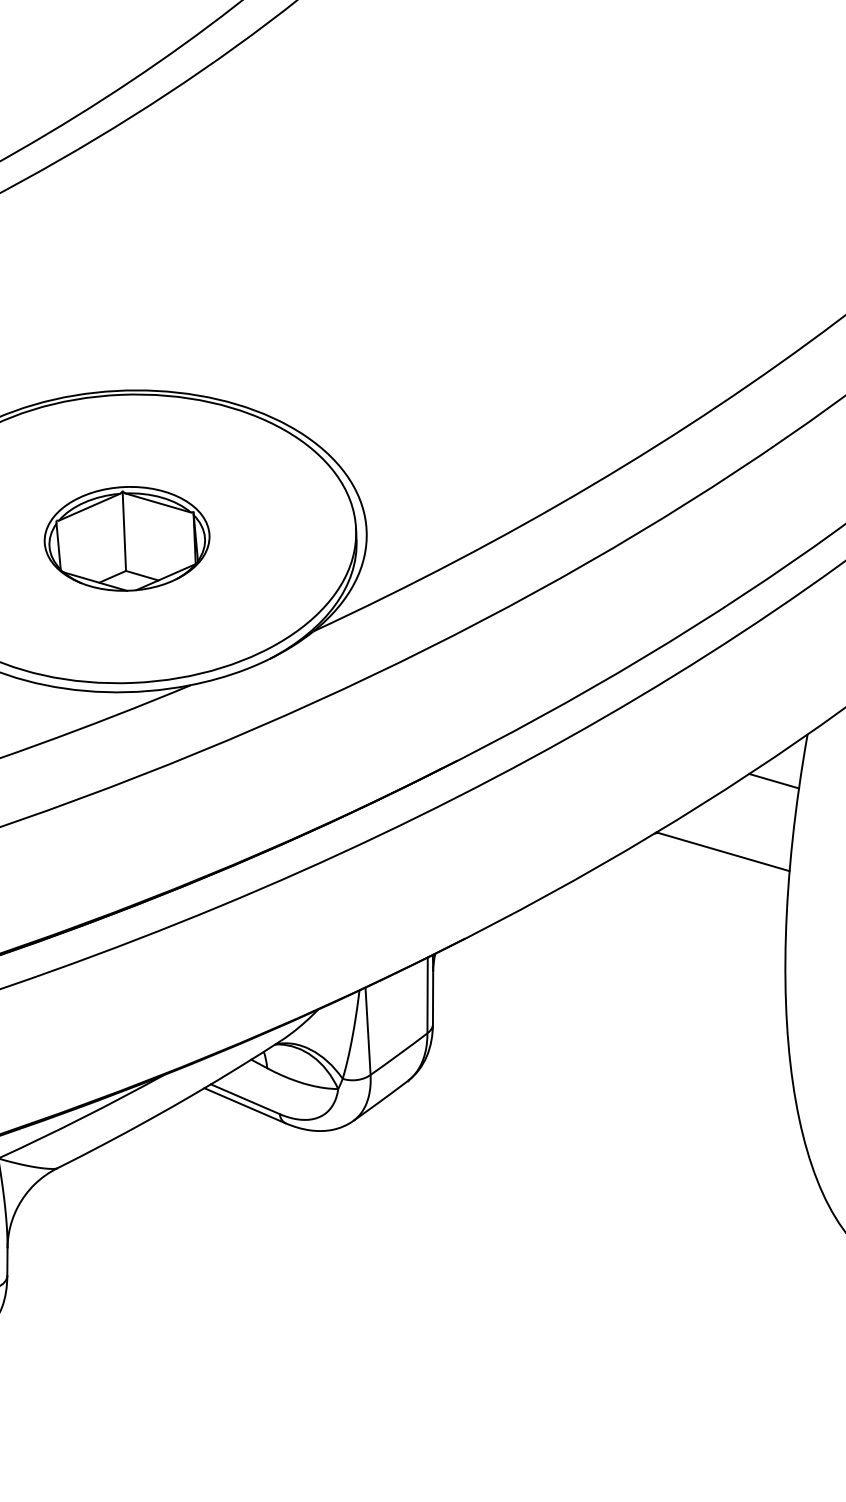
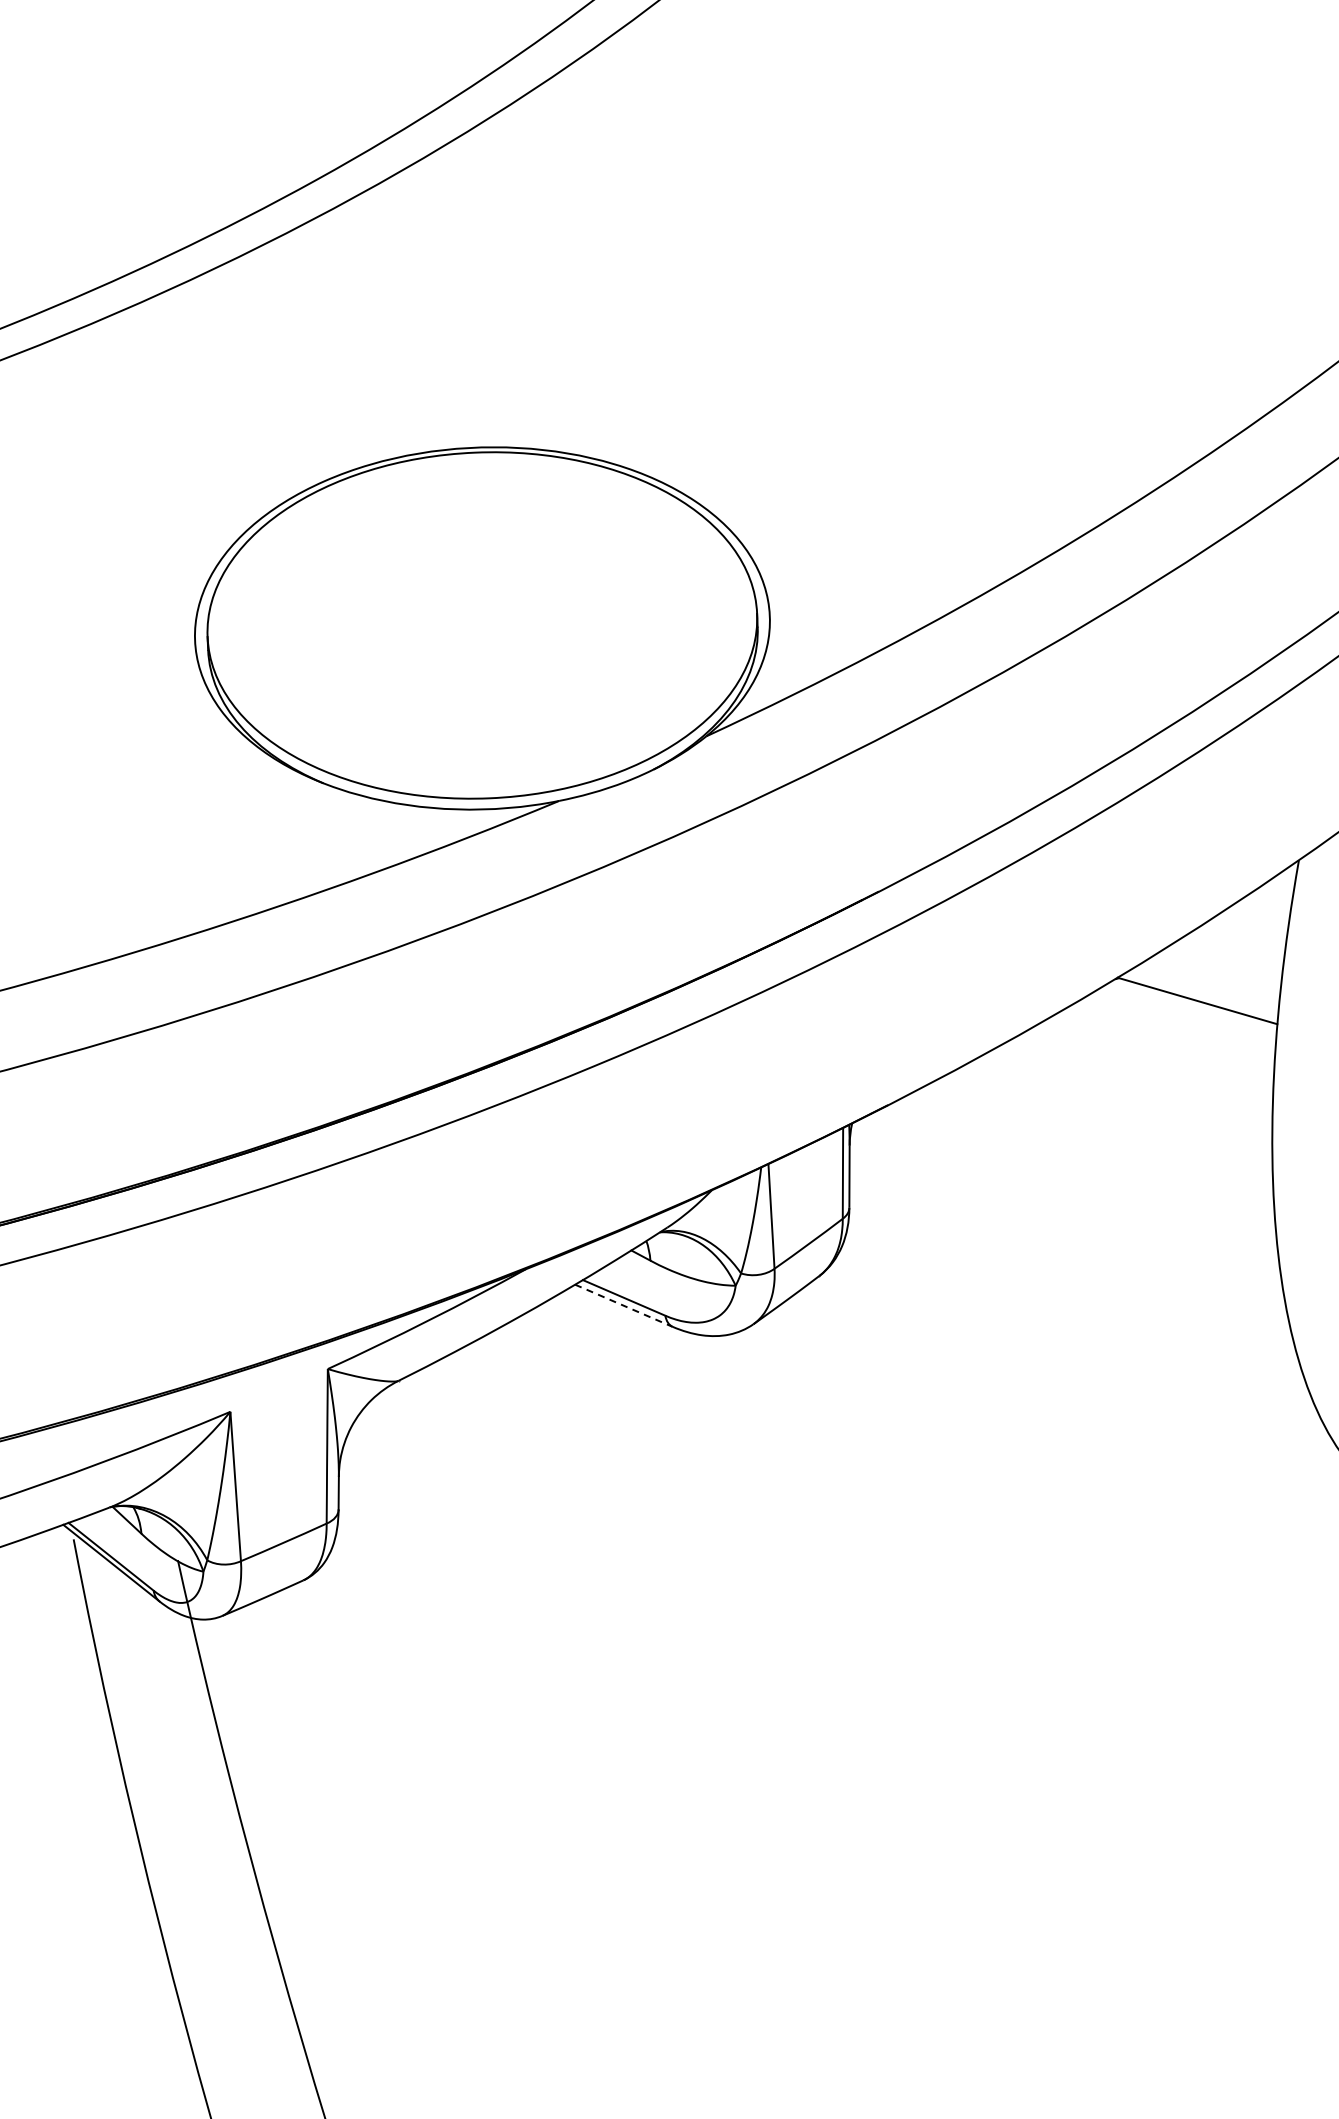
part: (127, 538) -> (482, 625), removed
line: (773, 780) -> (1258, 915), removed
line: (245, 1105) -> (624, 1305), solid -> dashed

